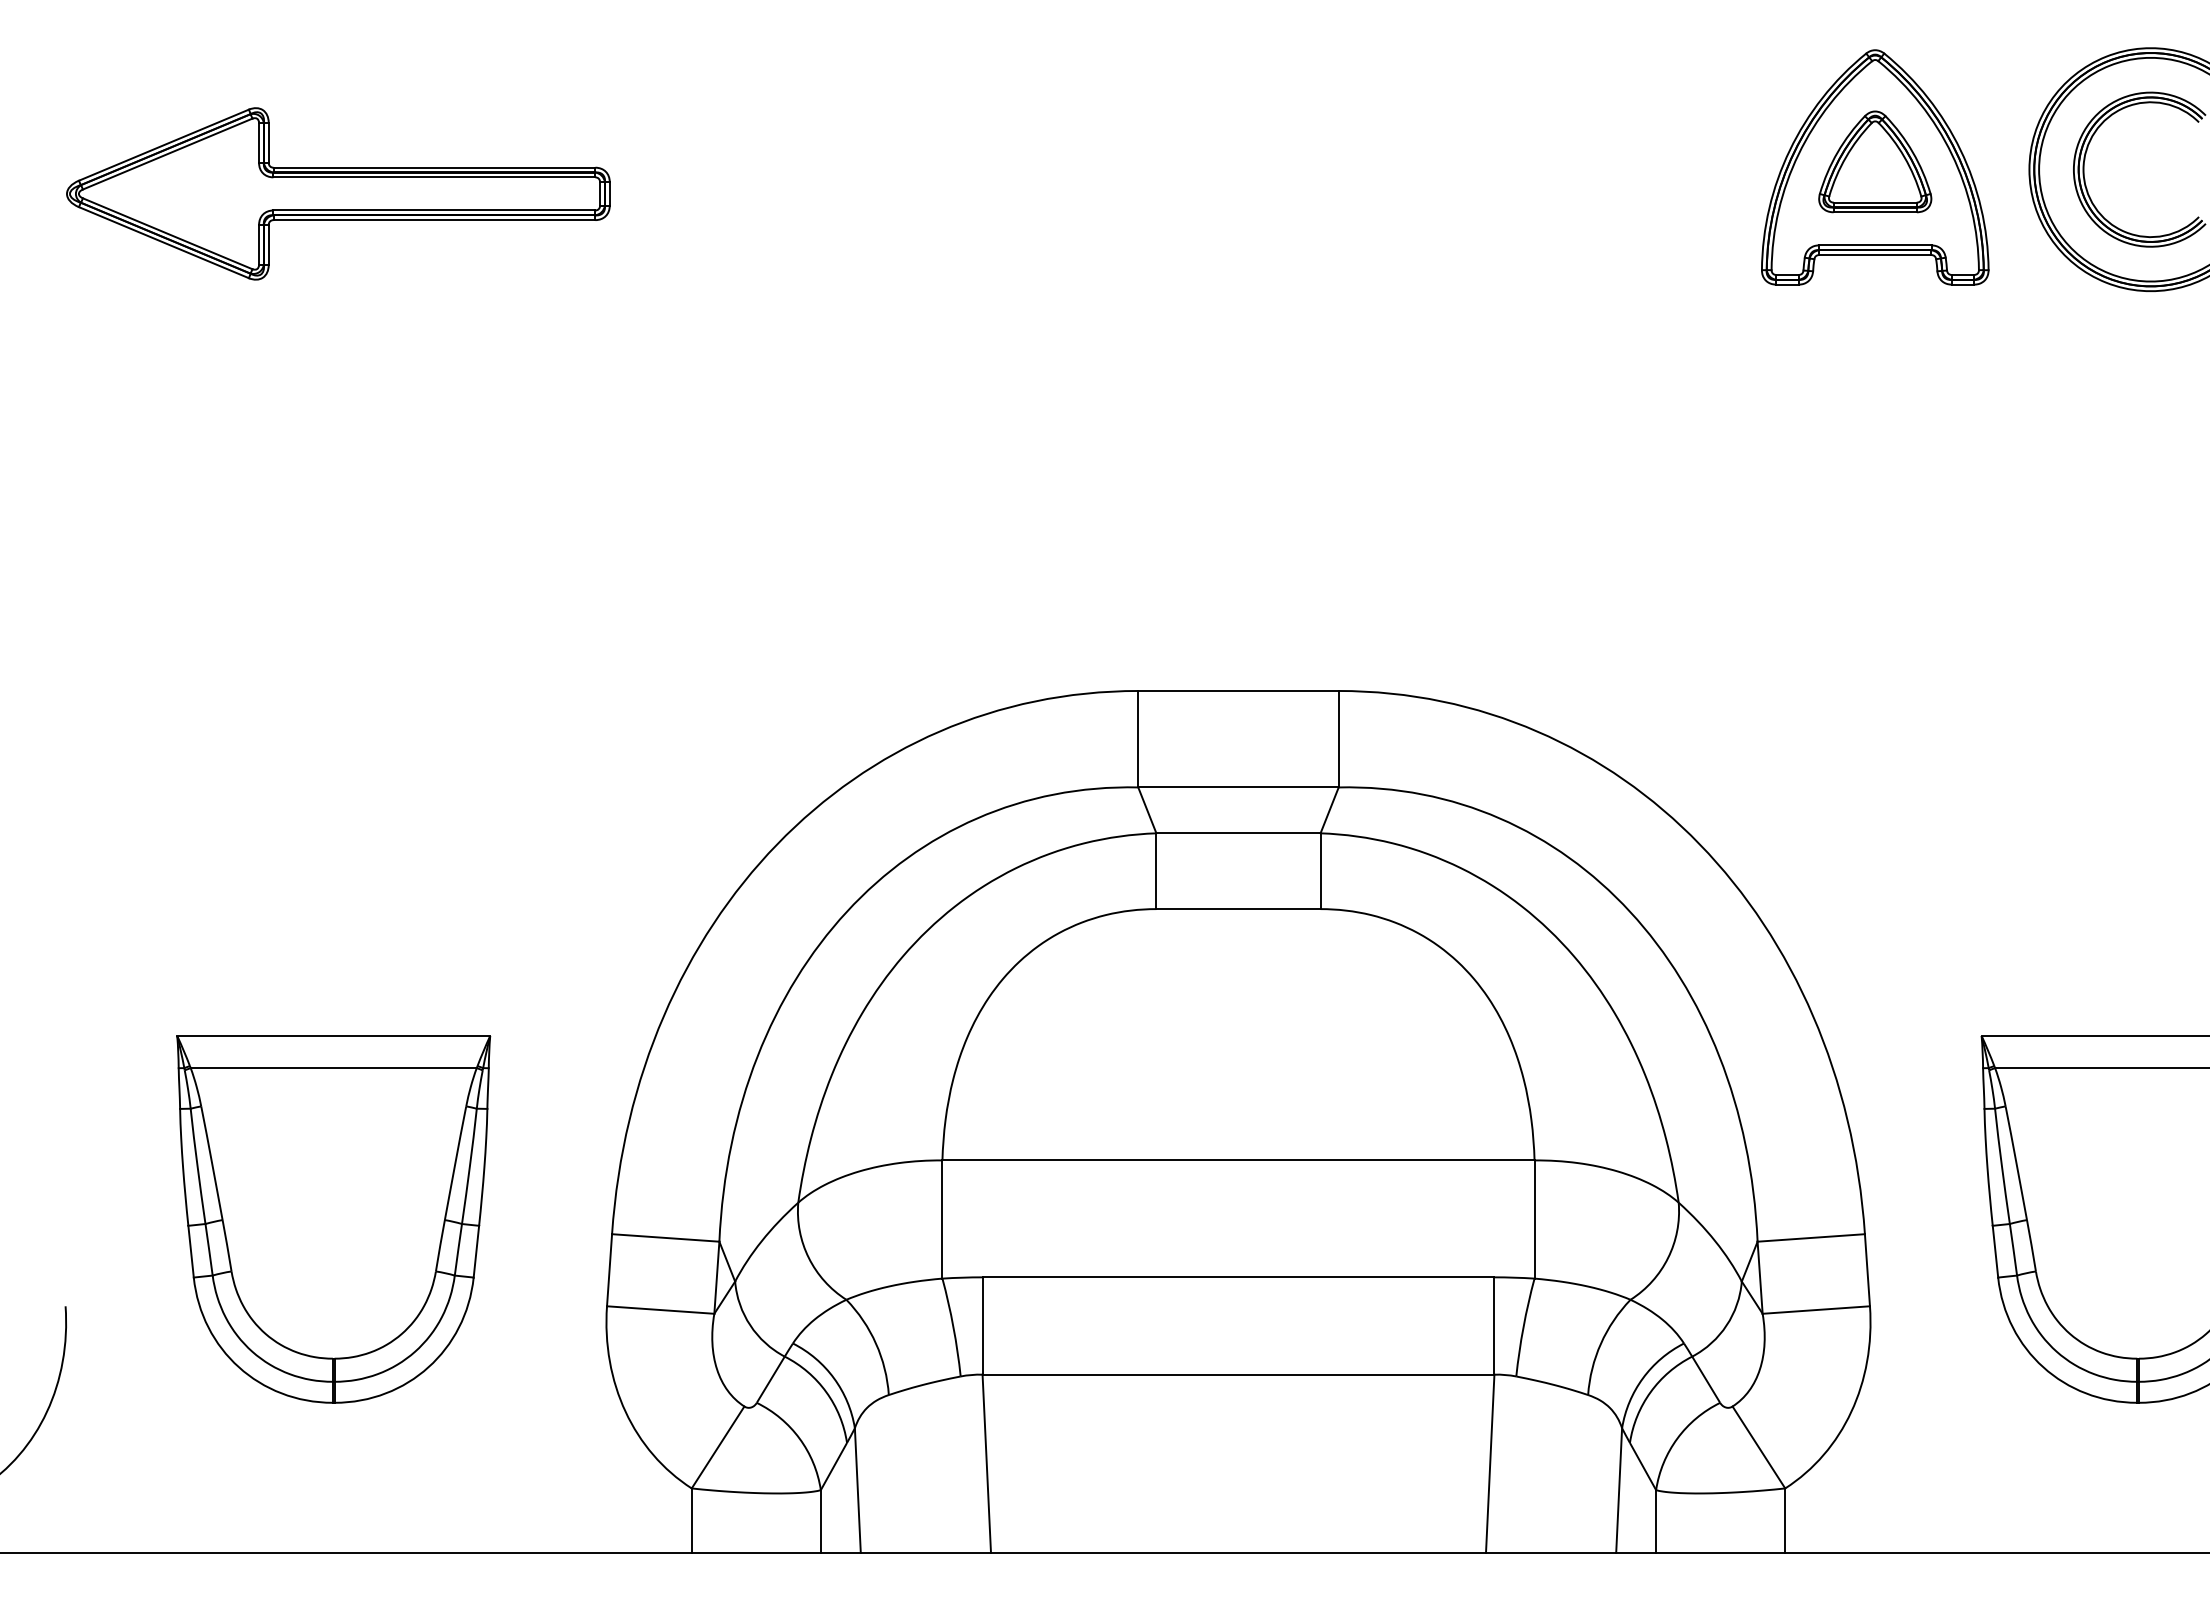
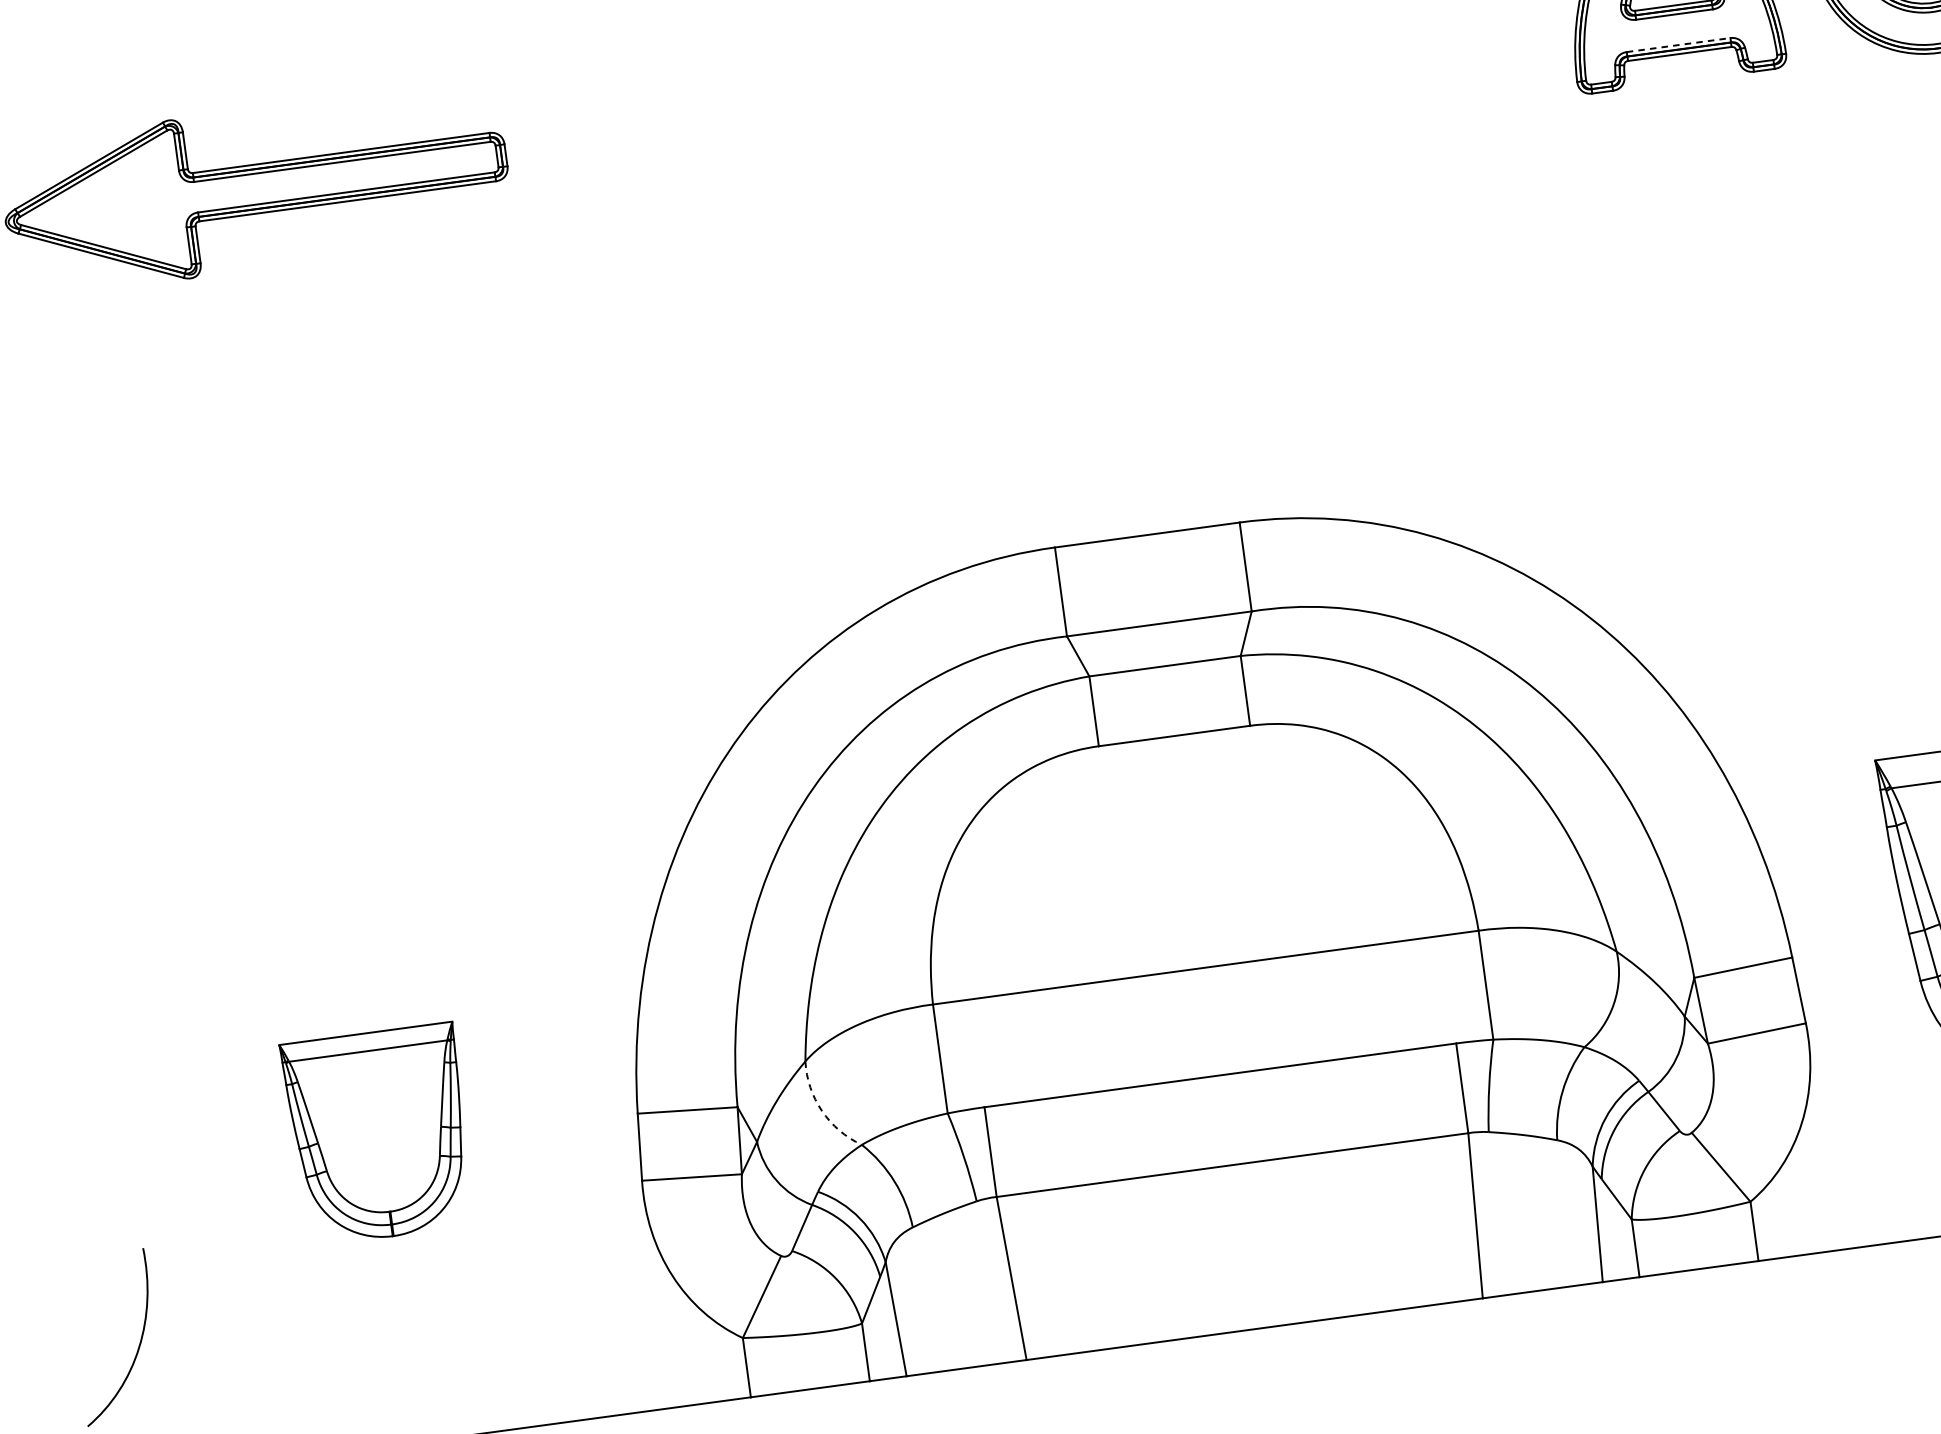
line: (1875, 245) -> (1678, 45), solid -> dashed
part: (333, 1219) -> (379, 1134), size x0.6
arc: (808, 1257) -> (821, 1110), solid -> dashed

